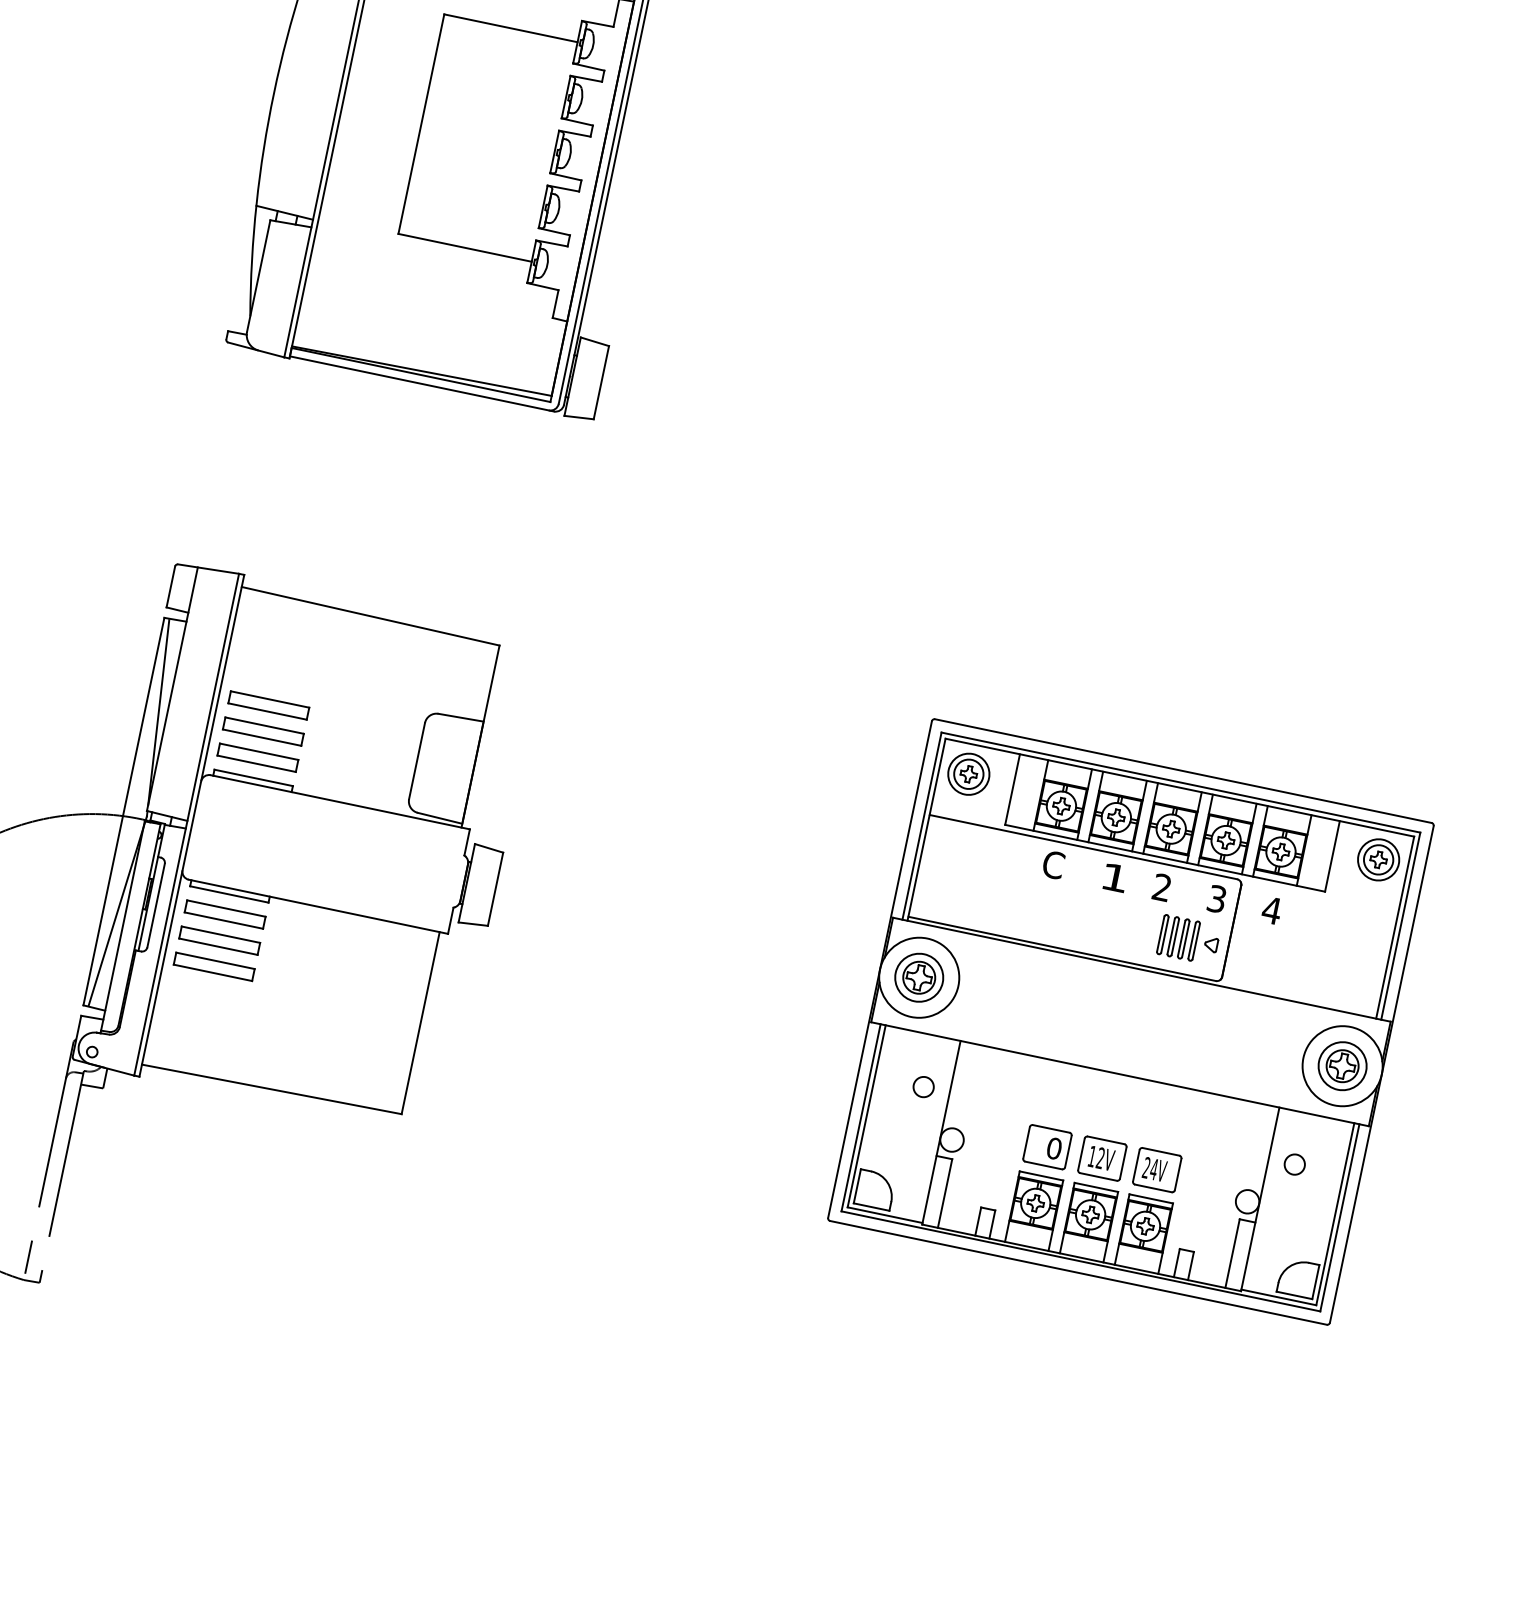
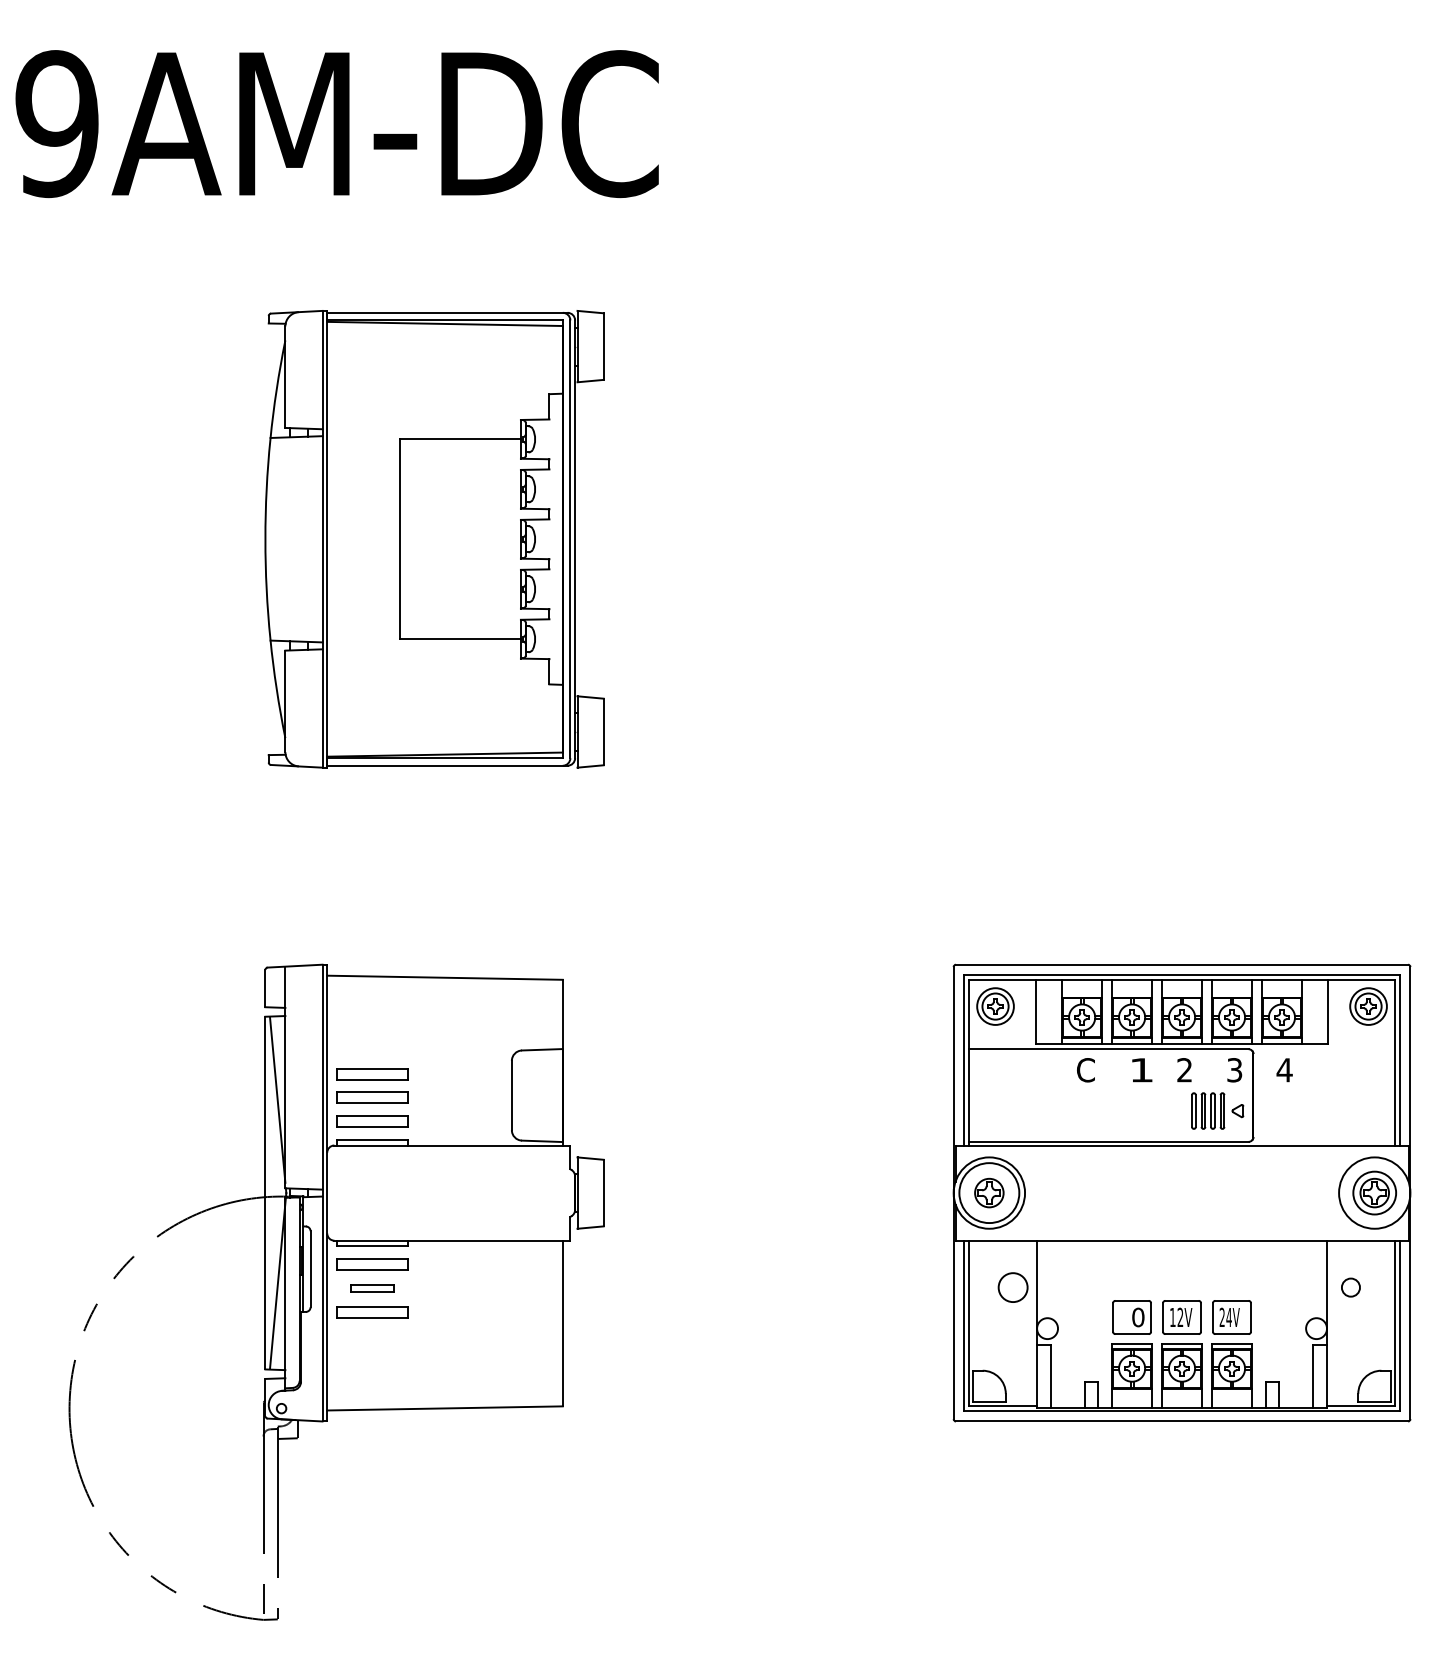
part: (219, 941) -> (372, 1288), size x0.6
circle: (918, 976) -> (988, 1192), size x1.4
circle: (924, 1087) -> (1013, 1287), size x1.6

